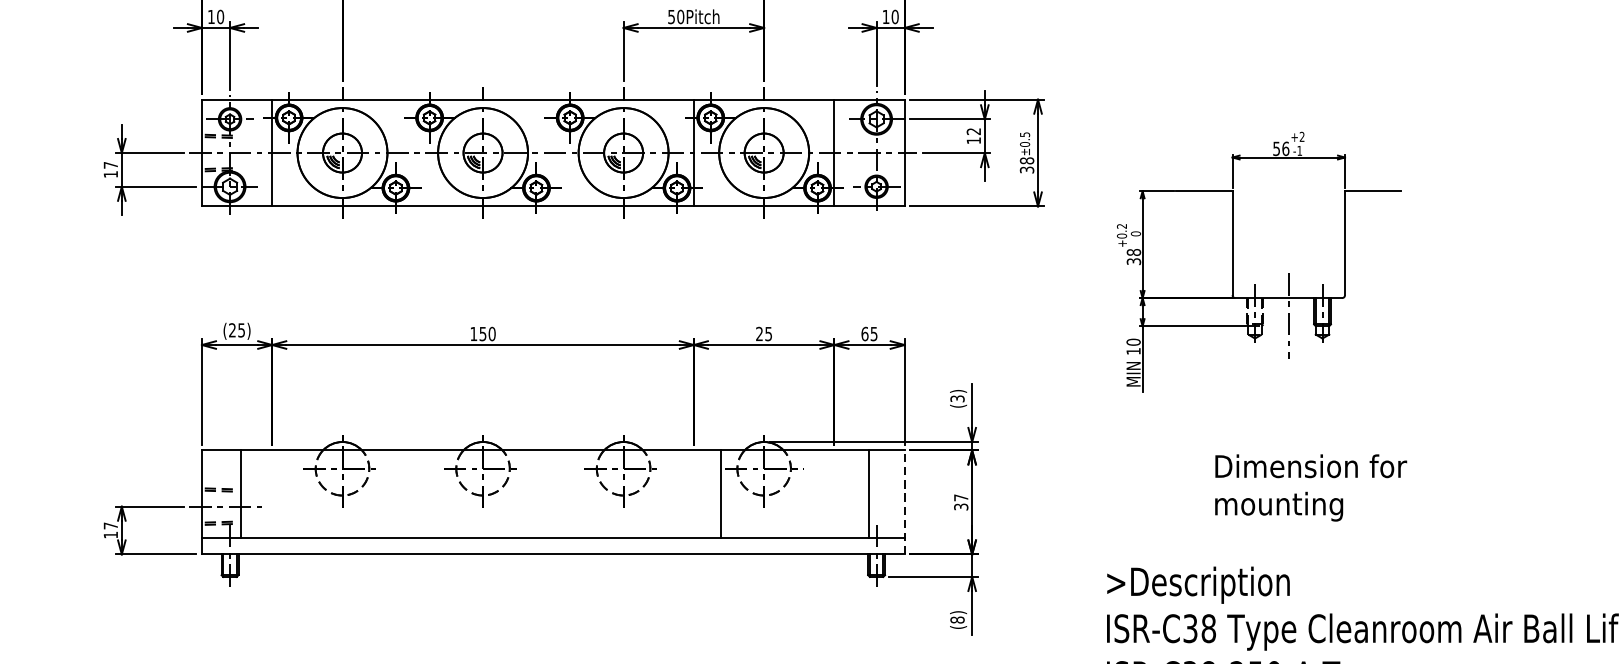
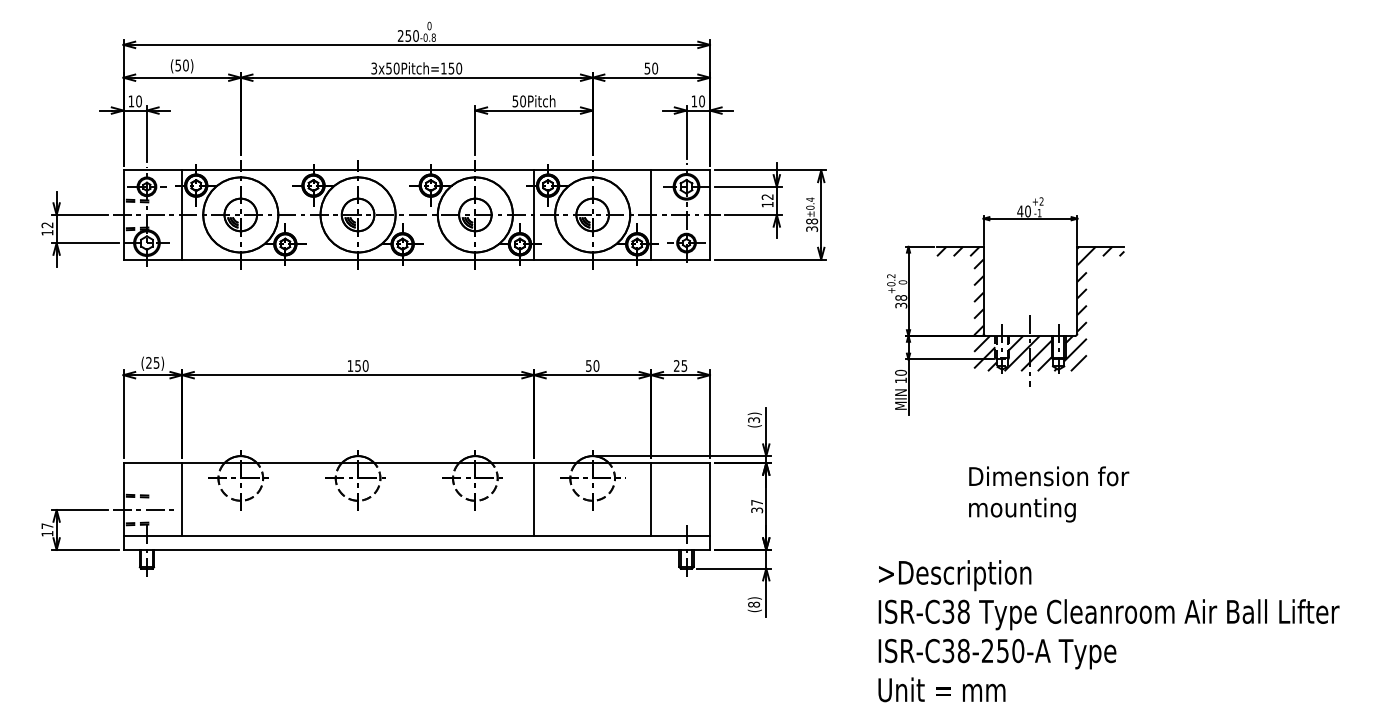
text: (1025, 134) -> (810, 199), ±0.5 -> ±0.4
text: (1280, 148) -> (1023, 211), 56 -> 40
text: (110, 165) -> (47, 225), 17 -> 12
hatch: (1288, 265) -> (1030, 308), added
text: (763, 333) -> (592, 365), 25 -> 50
text: (864, 333) -> (676, 365), 65 -> 25
line: (241, 494) -> (182, 499), moved
line: (722, 494) -> (534, 499), moved
line: (869, 494) -> (651, 499), moved
line: (904, 502) -> (709, 506), dashed -> solid

